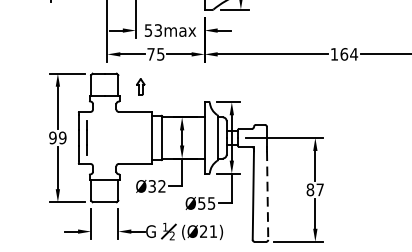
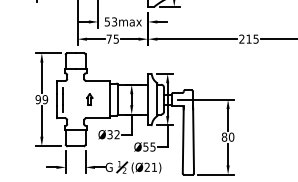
text: (343, 53) -> (248, 38), 164 -> 215
part: (140, 86) -> (89, 99), moved
text: (320, 188) -> (231, 136), 87 -> 80
line: (267, 195) -> (193, 141), dashed -> solid

